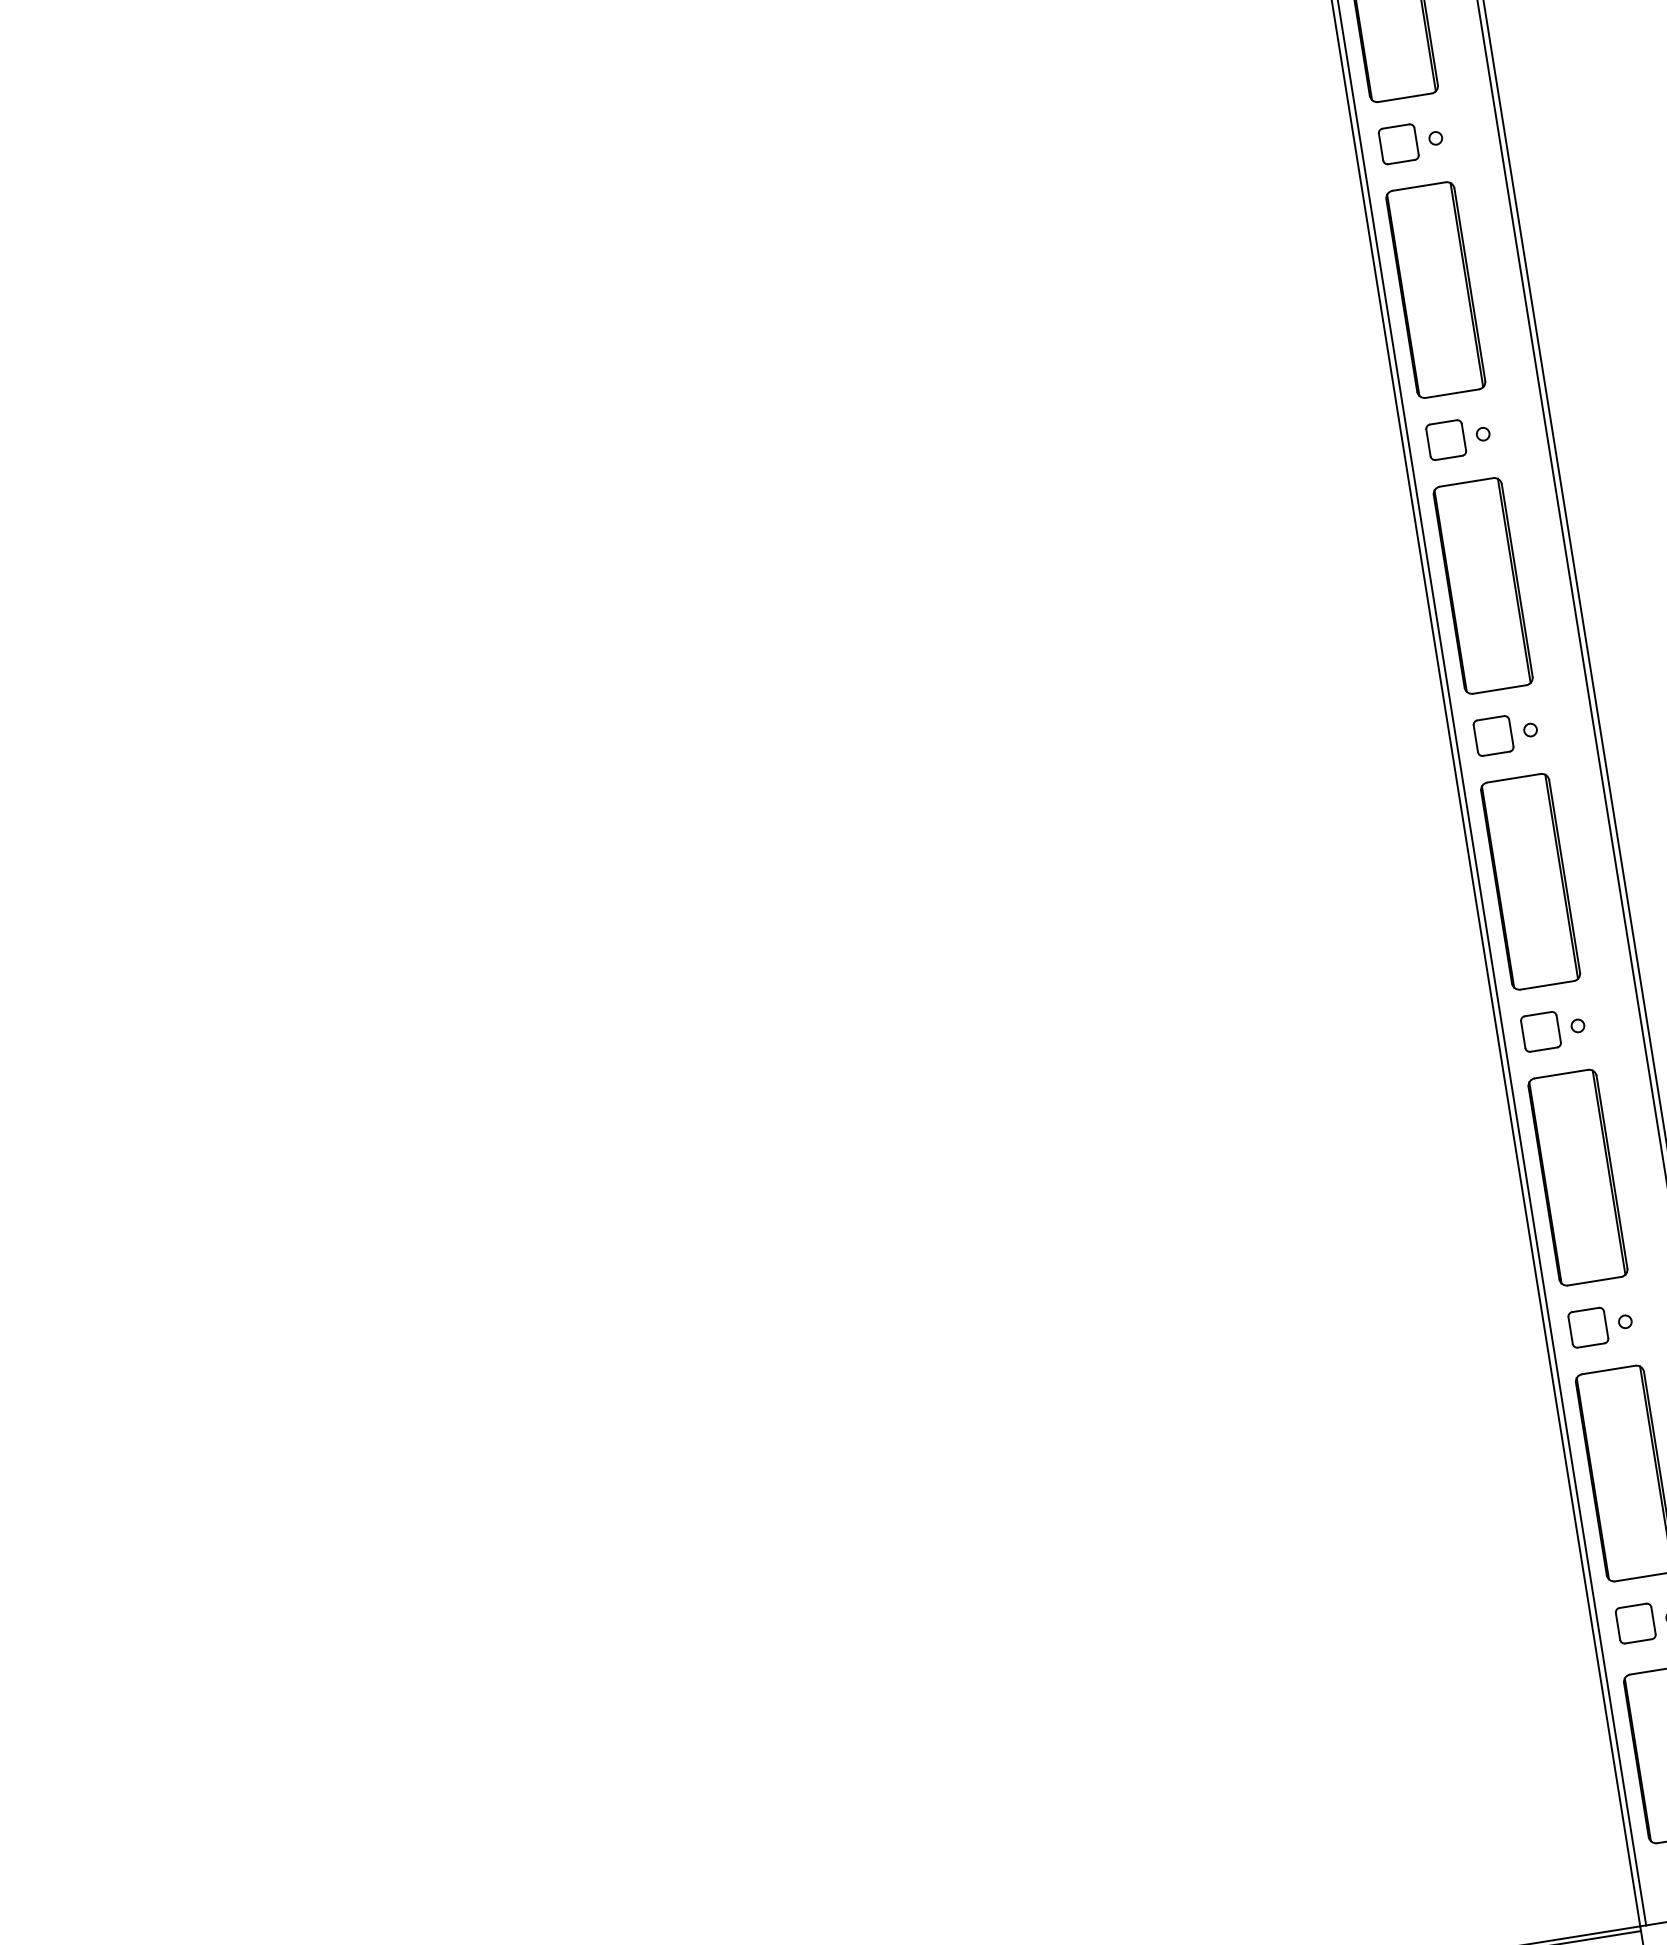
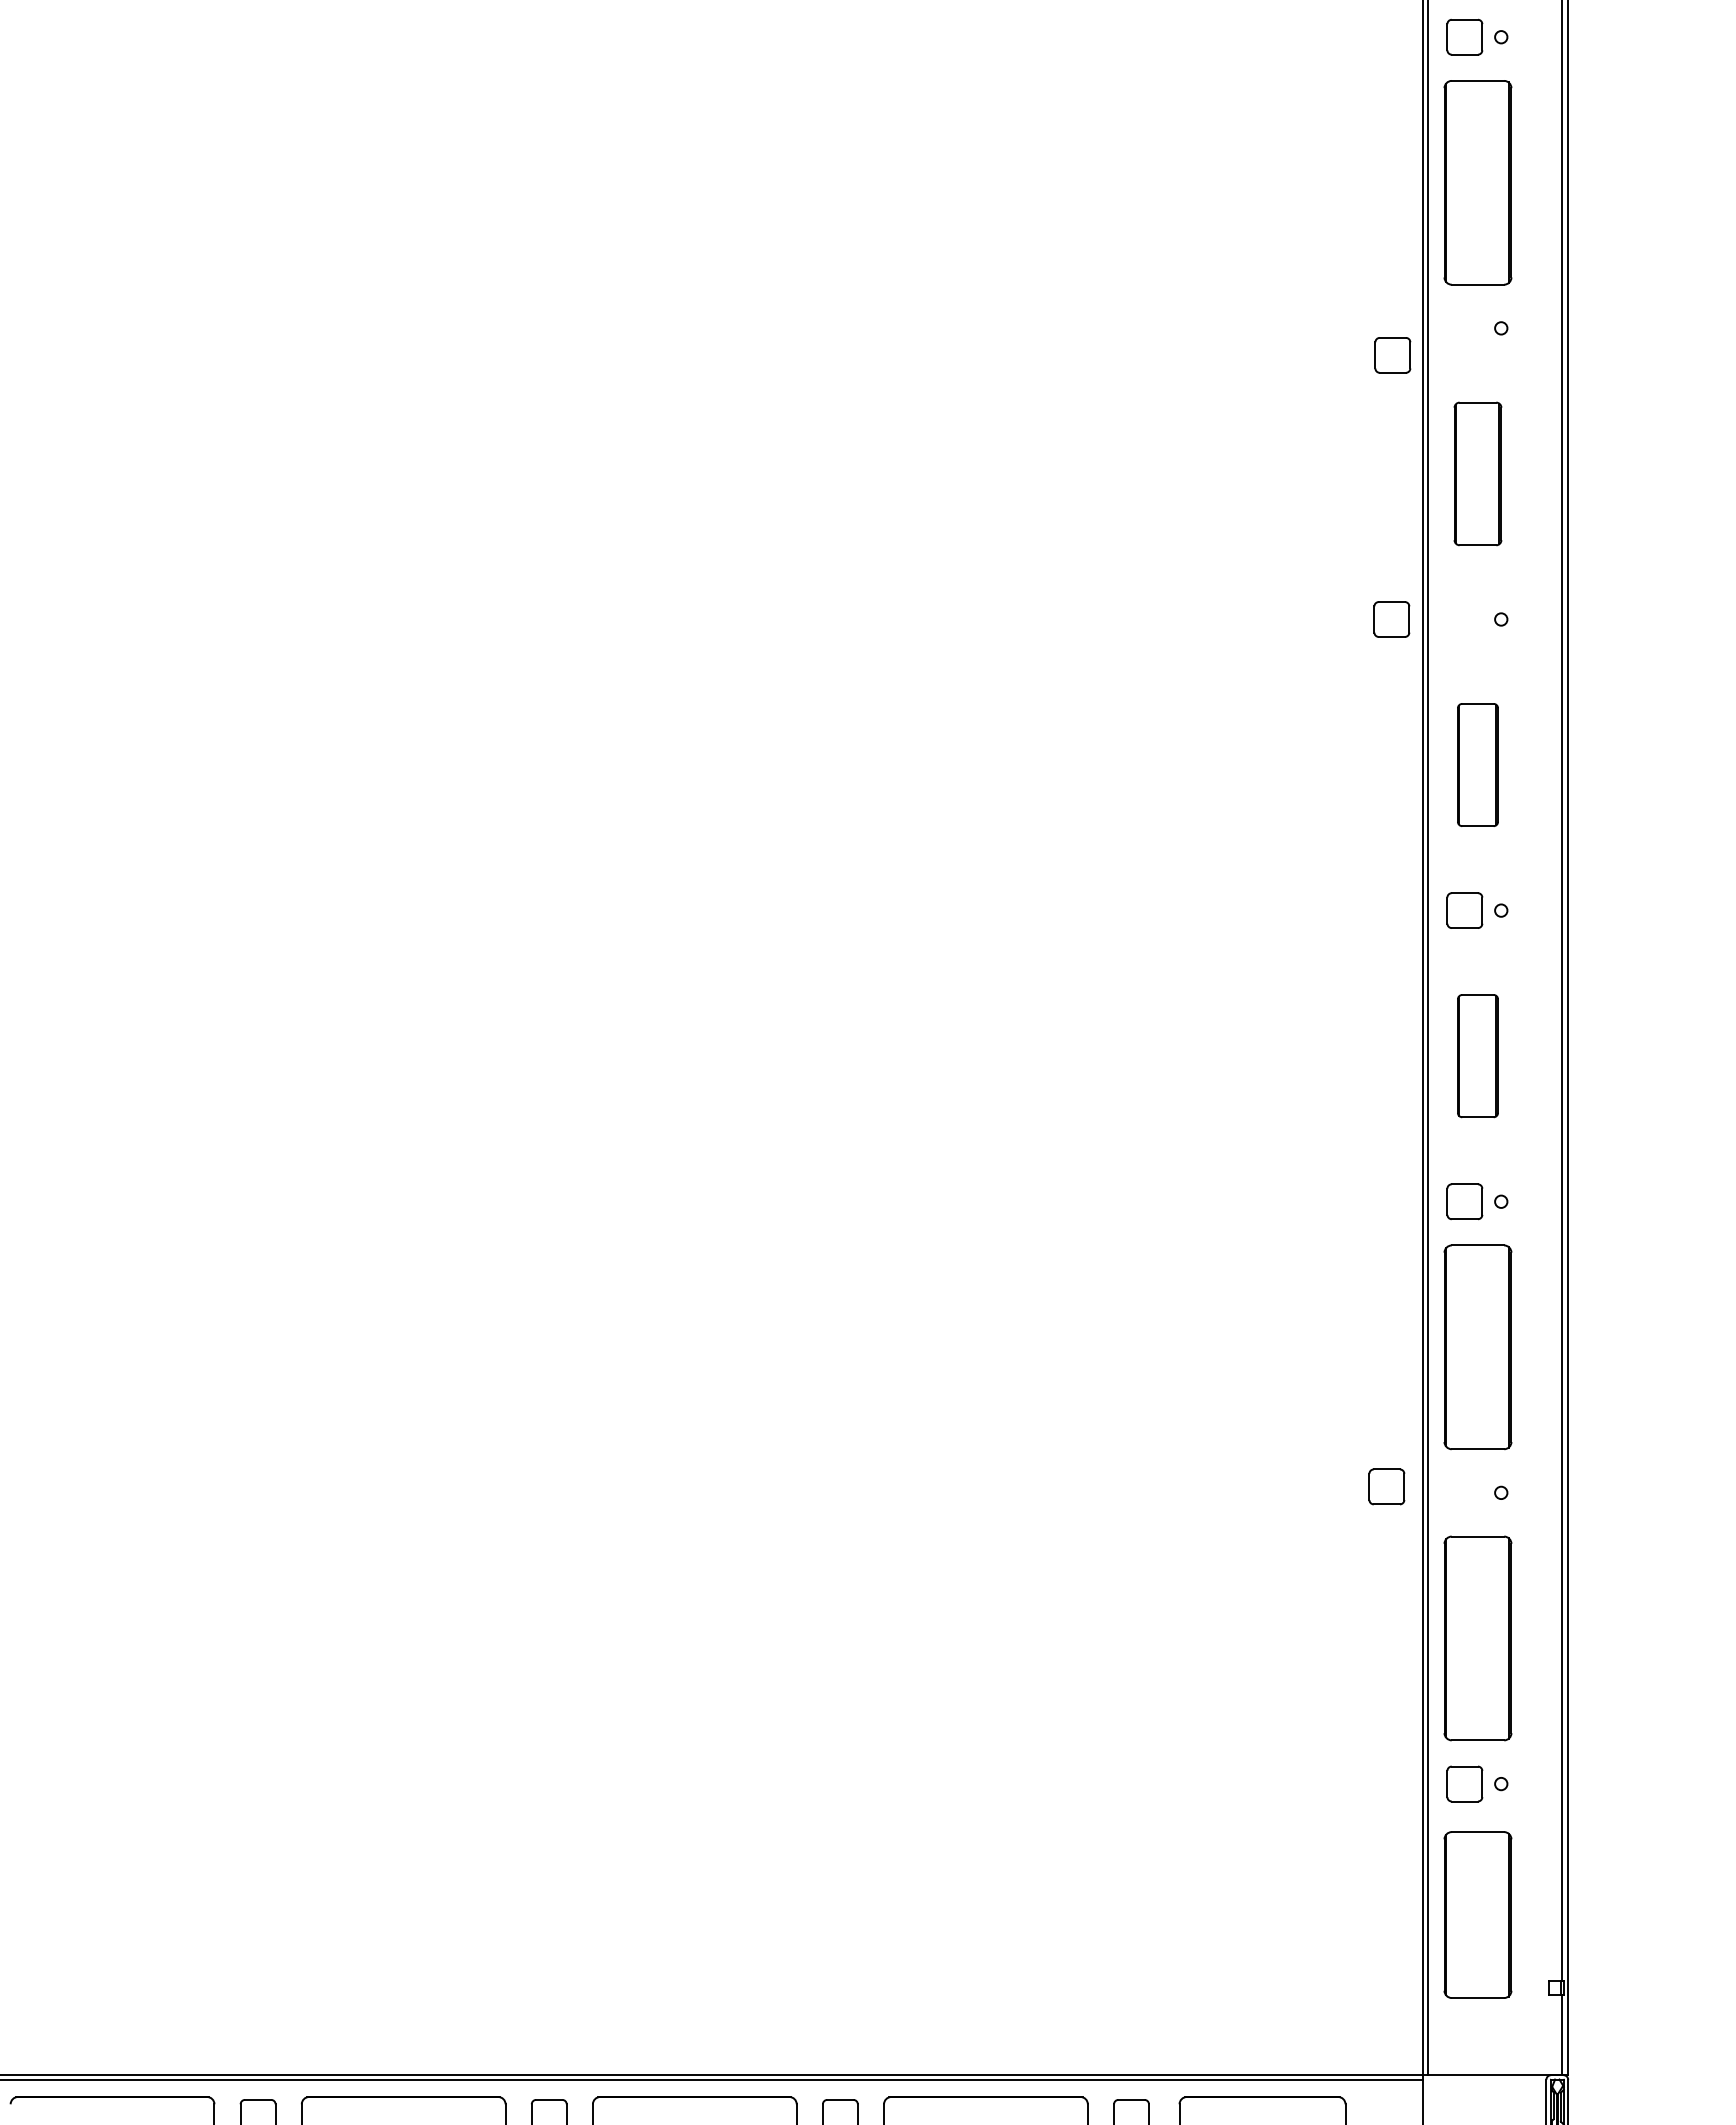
part: (1398, 144) -> (1392, 355), moved
part: (1435, 289) -> (1477, 473), size x0.7
part: (1445, 440) -> (1391, 619), moved
part: (1482, 585) -> (1477, 764), size x0.6
part: (1530, 881) -> (1477, 1055), size x0.6
part: (1587, 1327) -> (1386, 1486), moved

